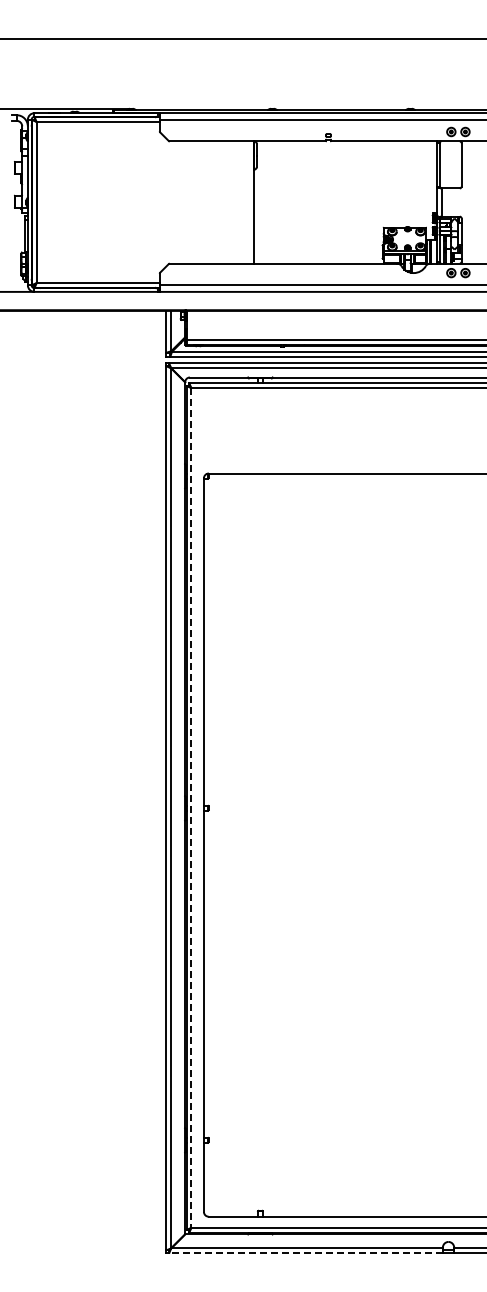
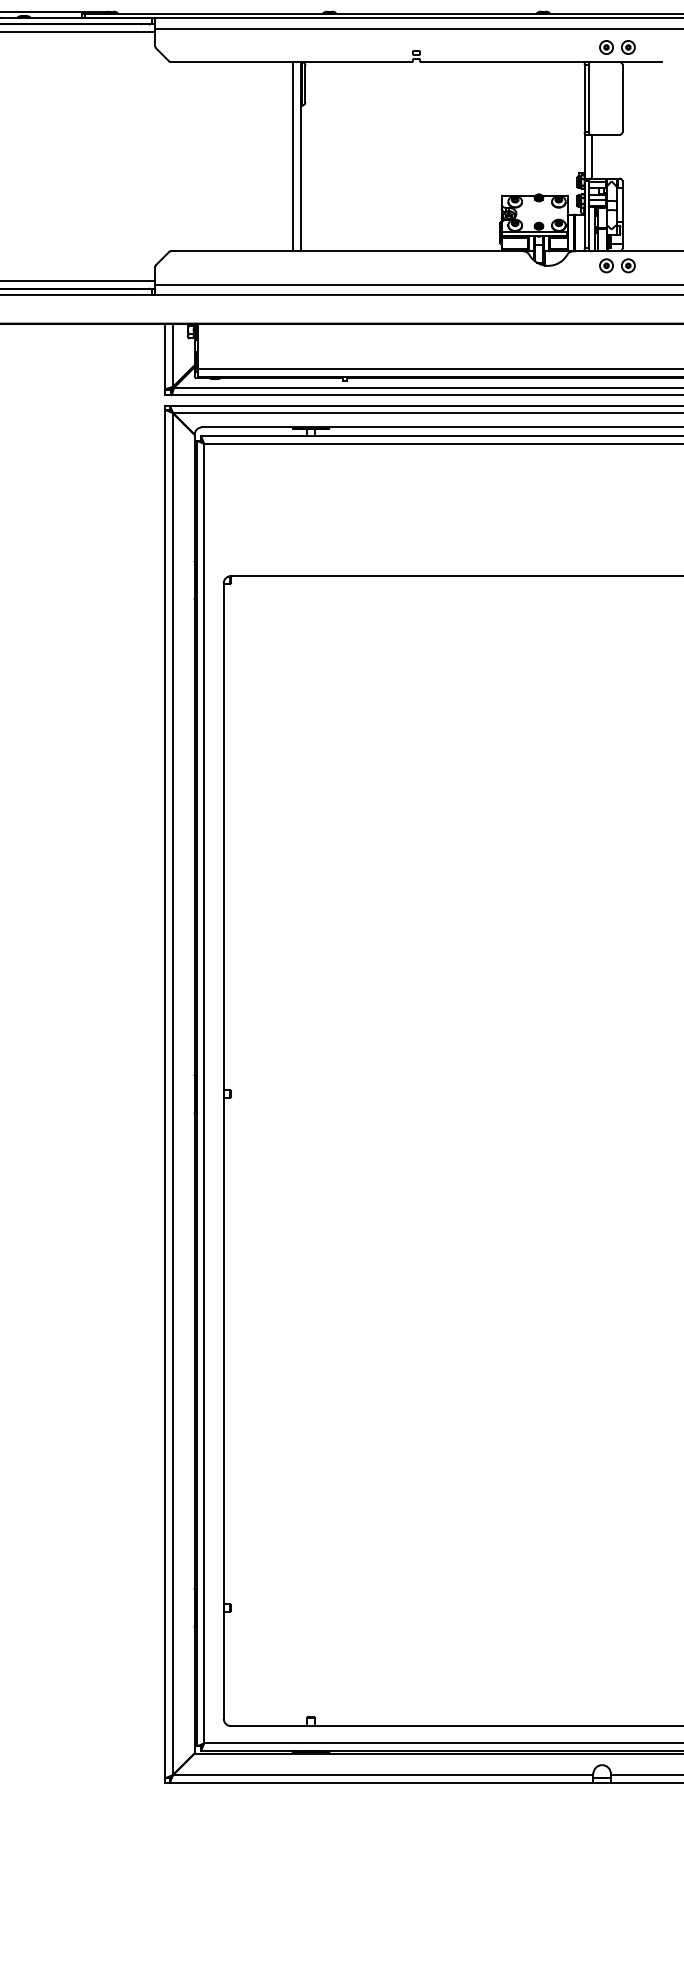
line: (248, 202) -> (292, 156), added
line: (191, 807) -> (204, 1092), dashed -> solid
line: (306, 1253) -> (382, 1783), dashed -> solid

